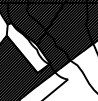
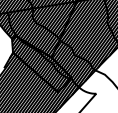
hatch: (27, 47) -> (40, 62), added

